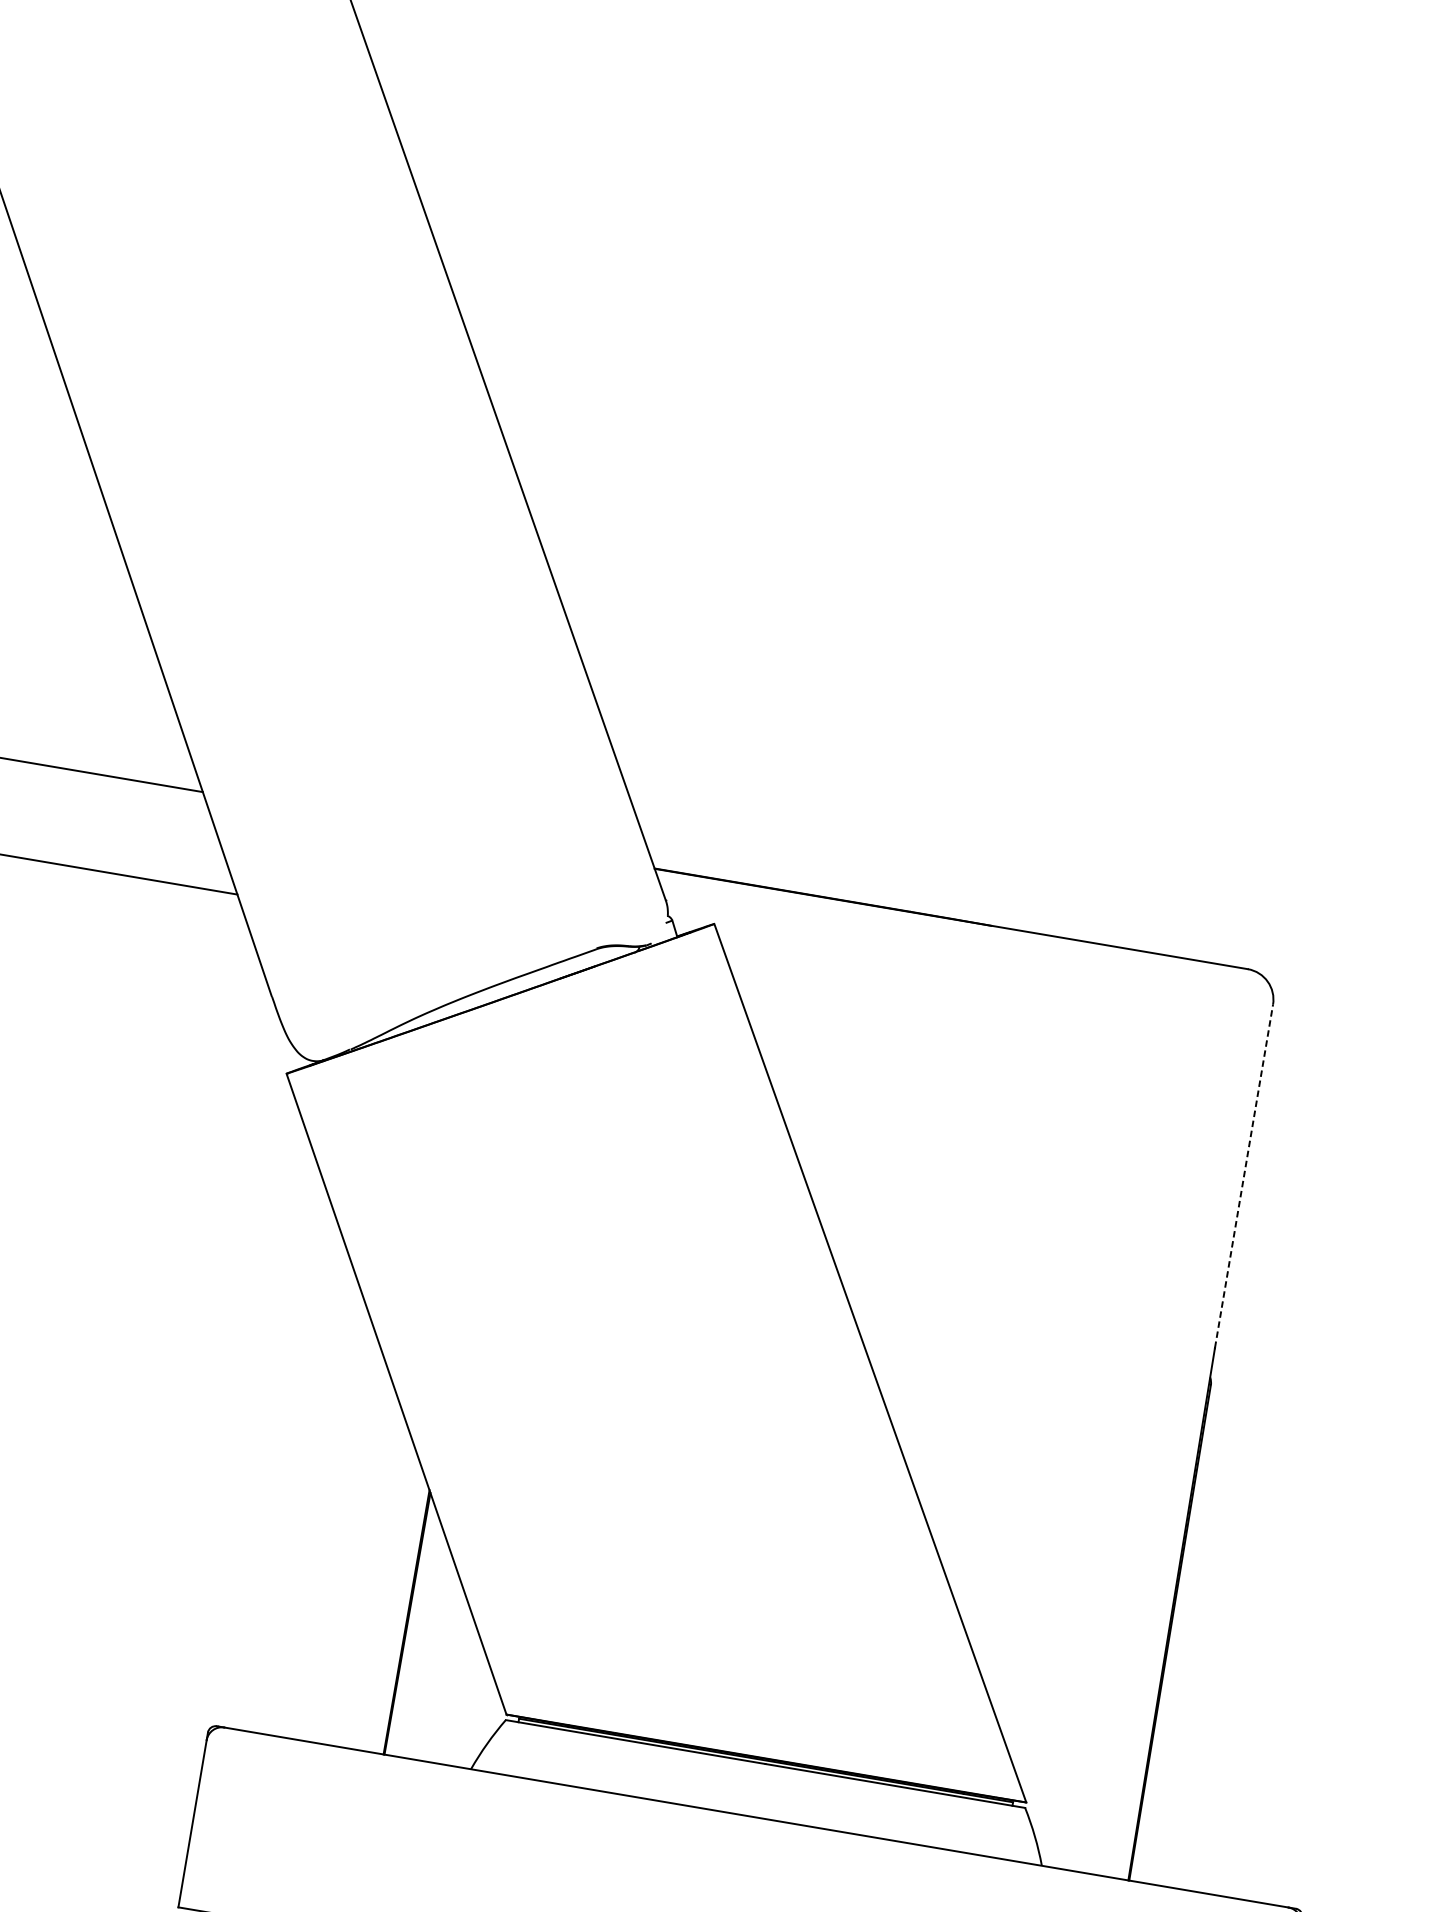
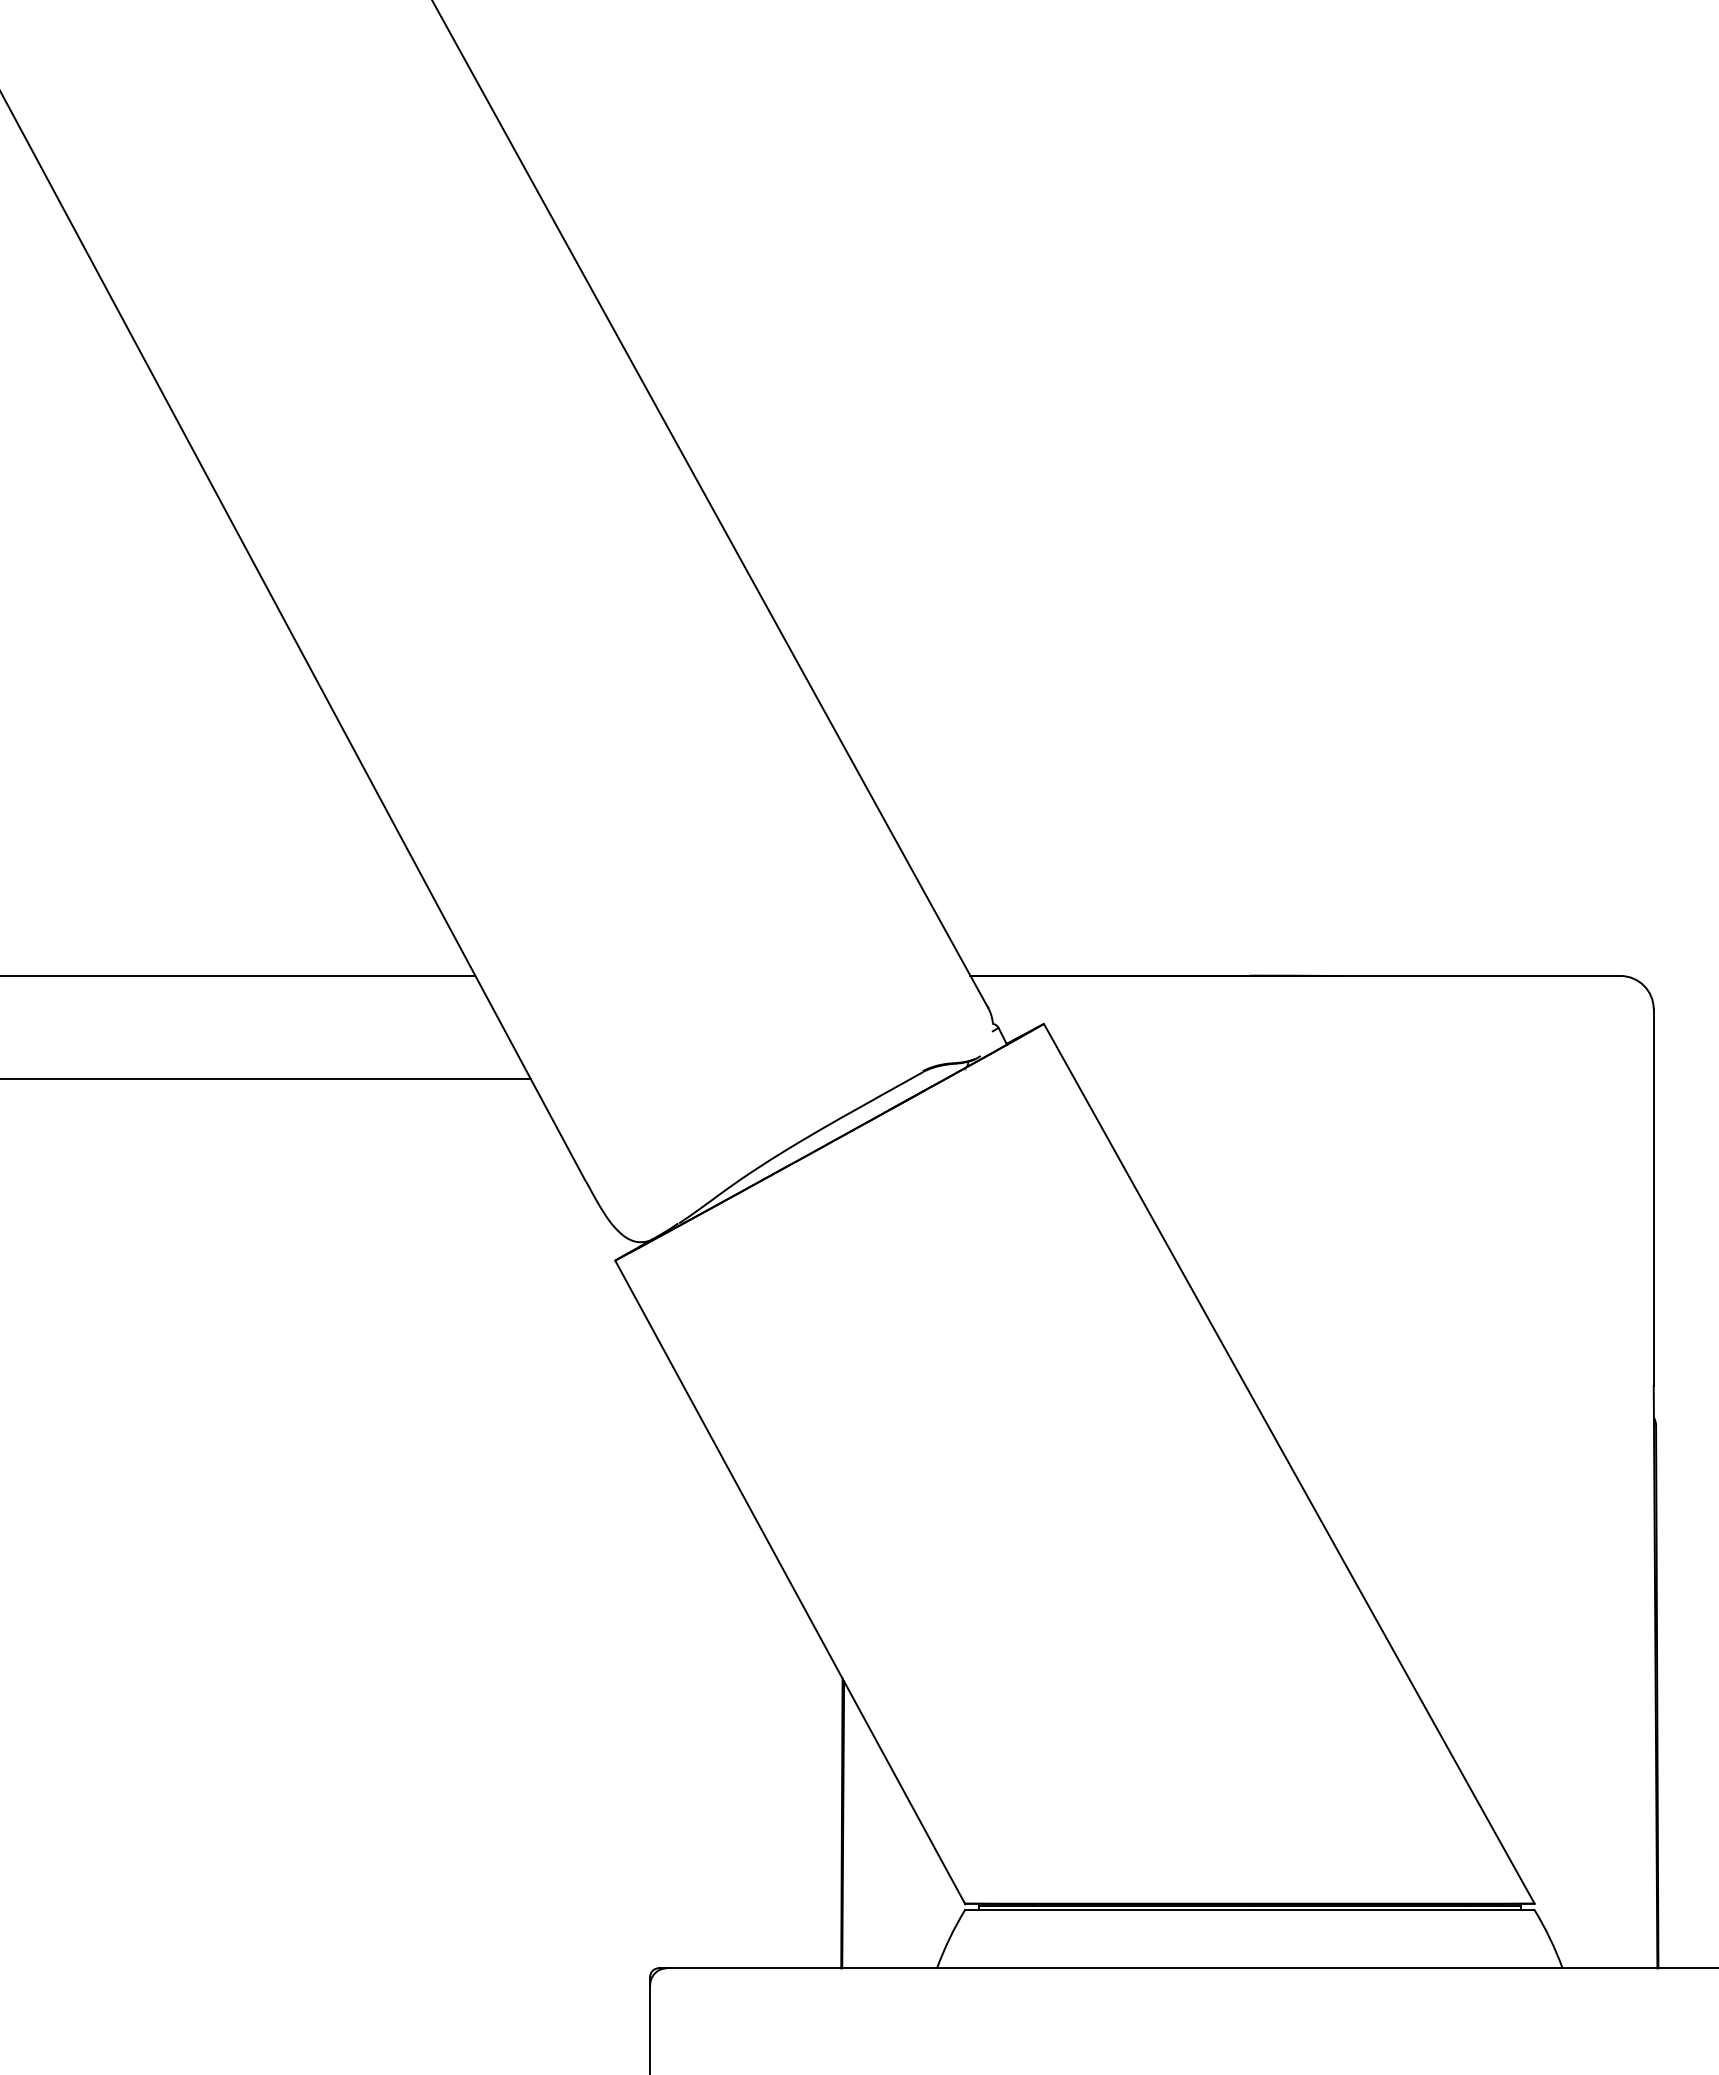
line: (1243, 1175) -> (1653, 1196), dashed -> solid

